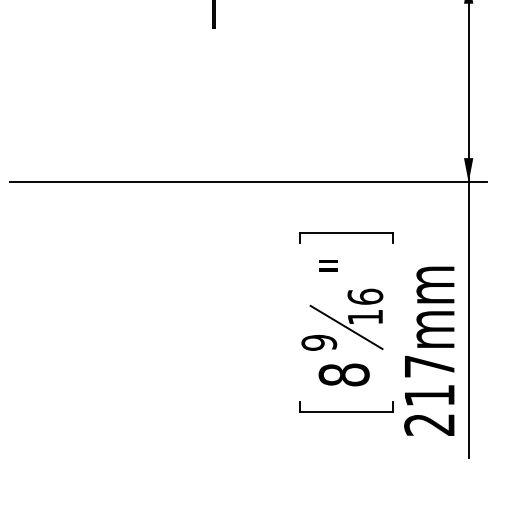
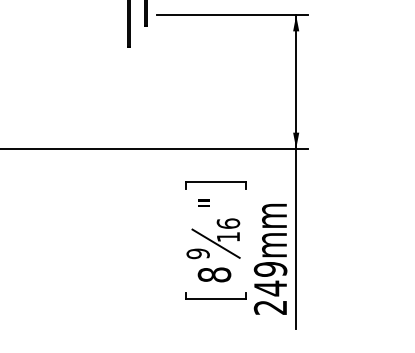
text: (429, 381) -> (270, 279), 217mm -> 249mm

